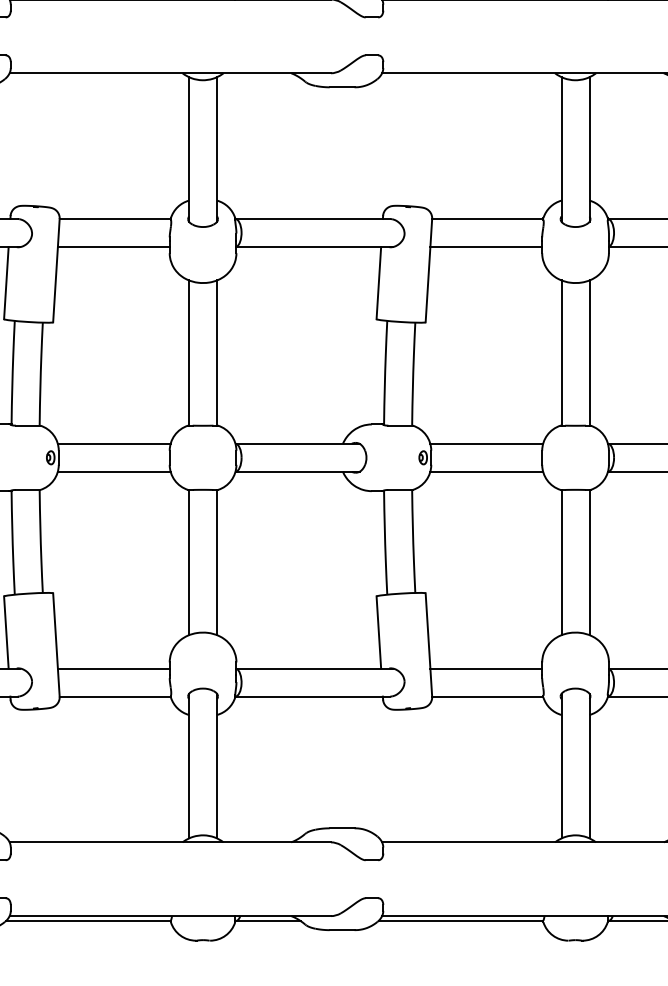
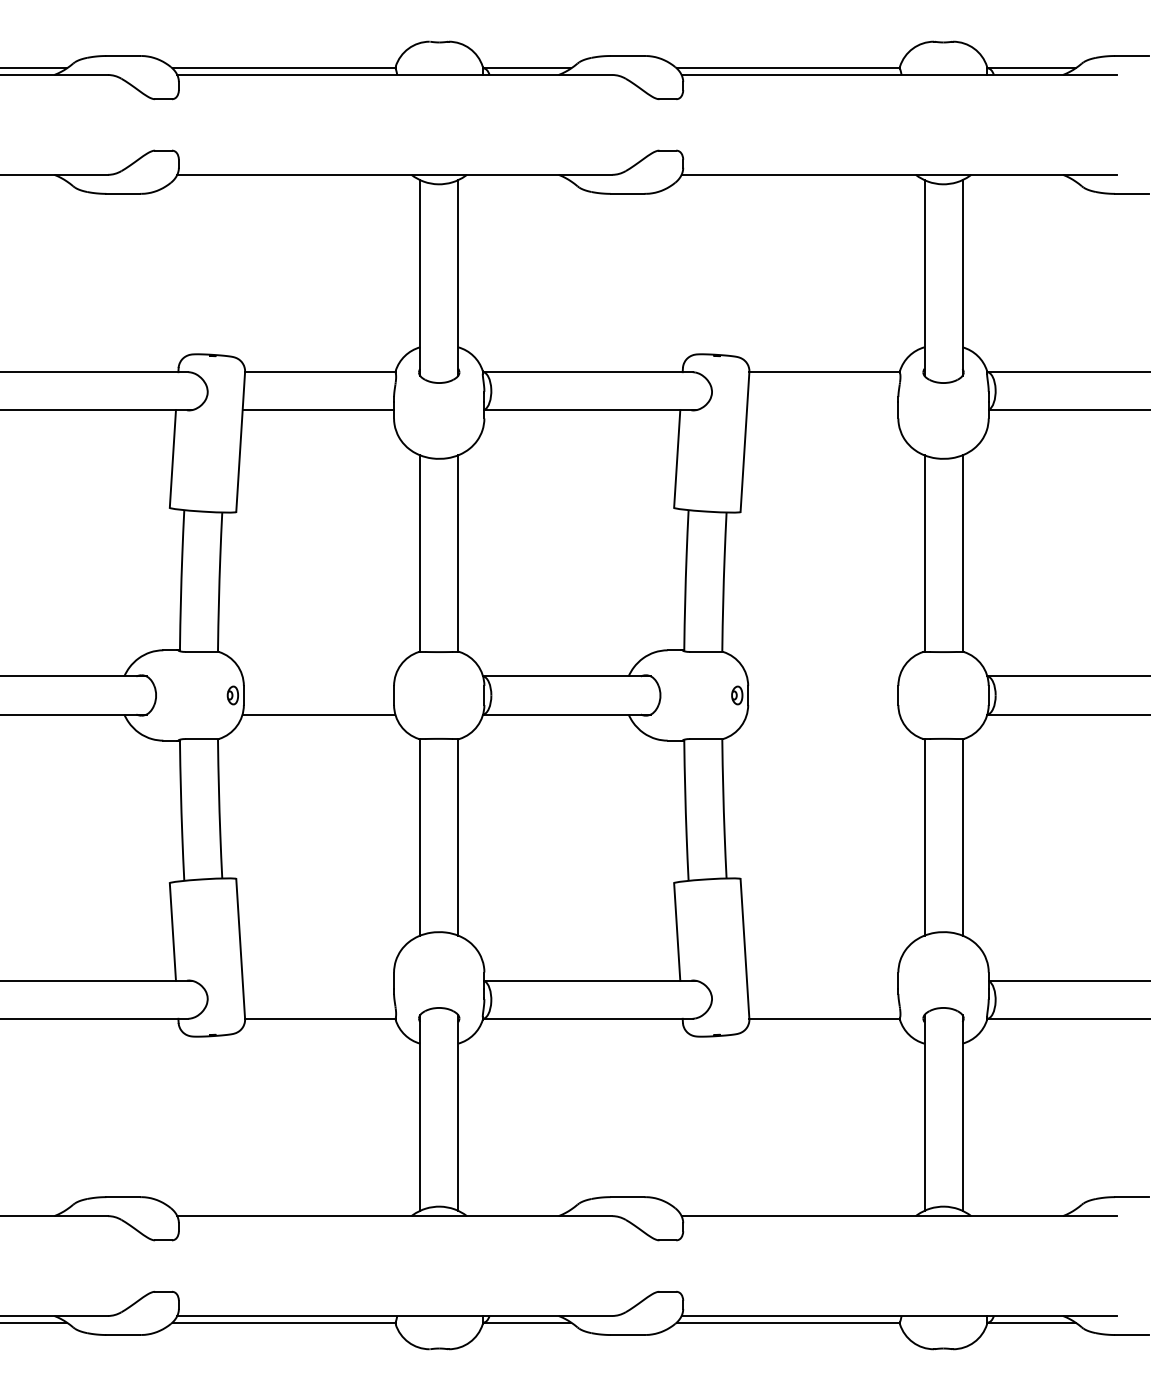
line: (486, 247) -> (822, 410), removed
line: (113, 443) -> (318, 676), removed
line: (486, 443) -> (822, 676), removed
line: (486, 471) -> (822, 714), removed
line: (113, 668) -> (318, 980), removed
line: (486, 668) -> (822, 980), removed

